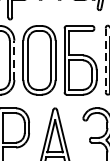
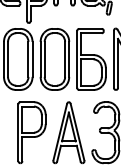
line: (14, 59) -> (32, 58), dashed -> solid
line: (105, 60) -> (113, 59), dashed -> solid

